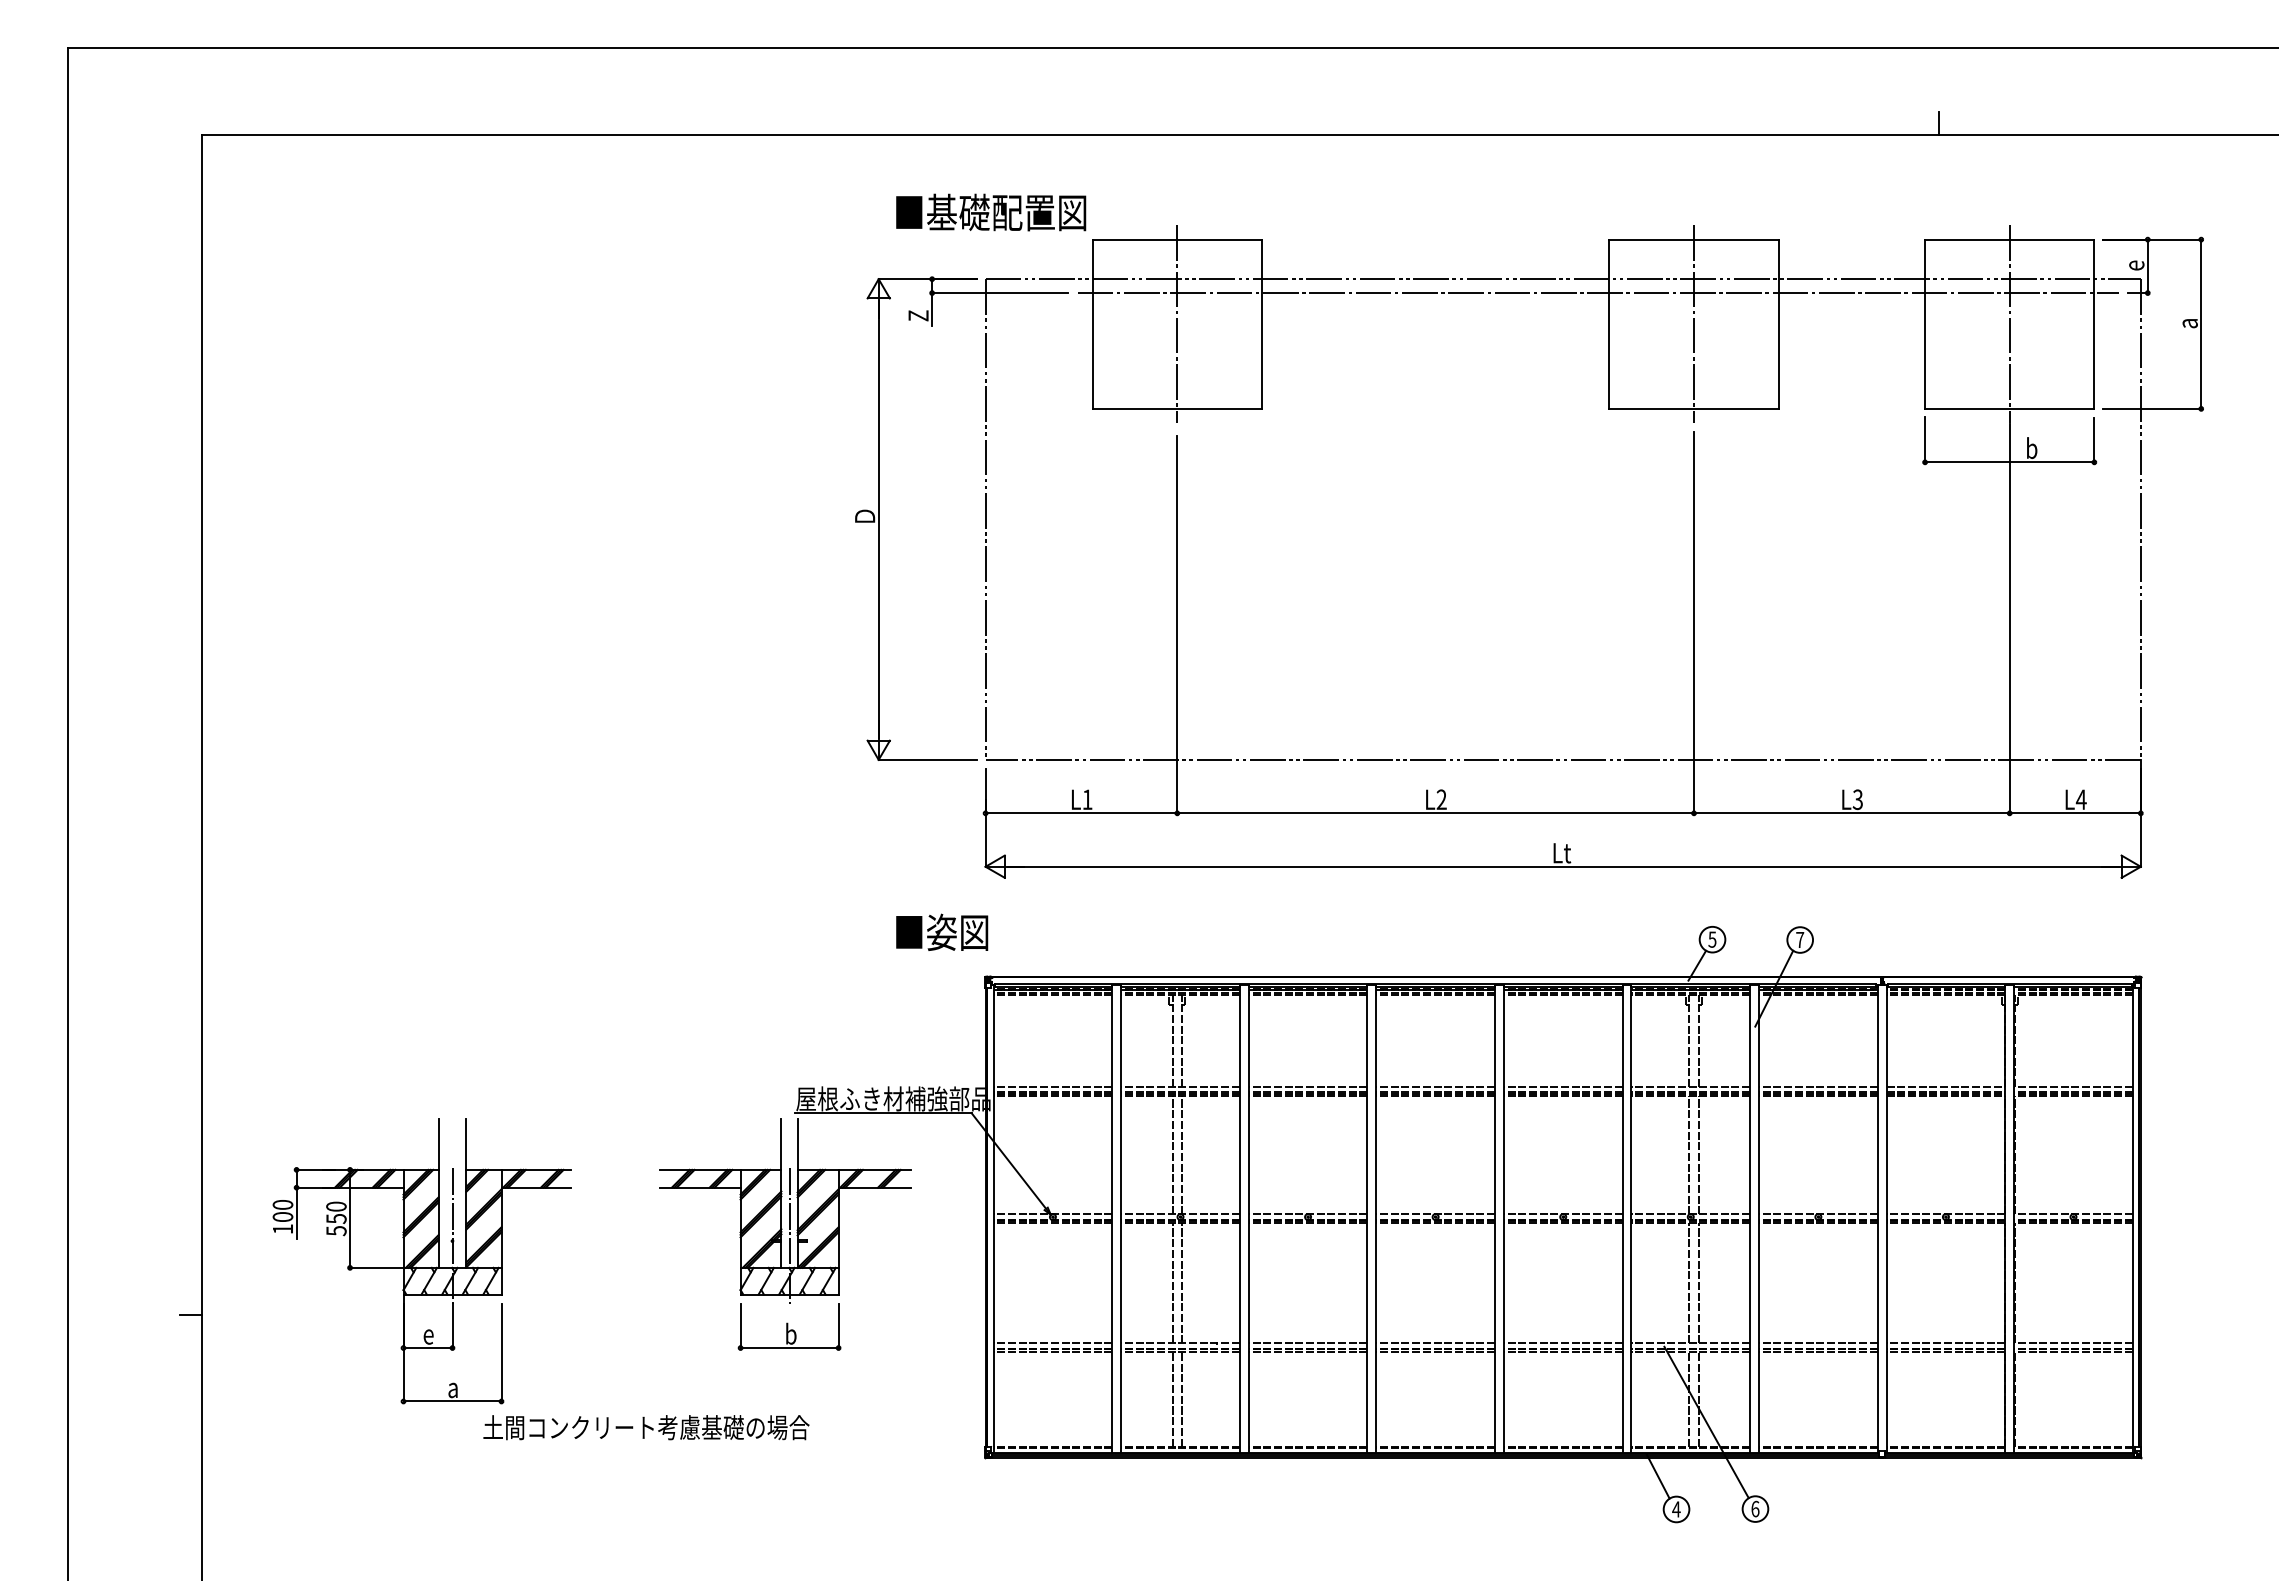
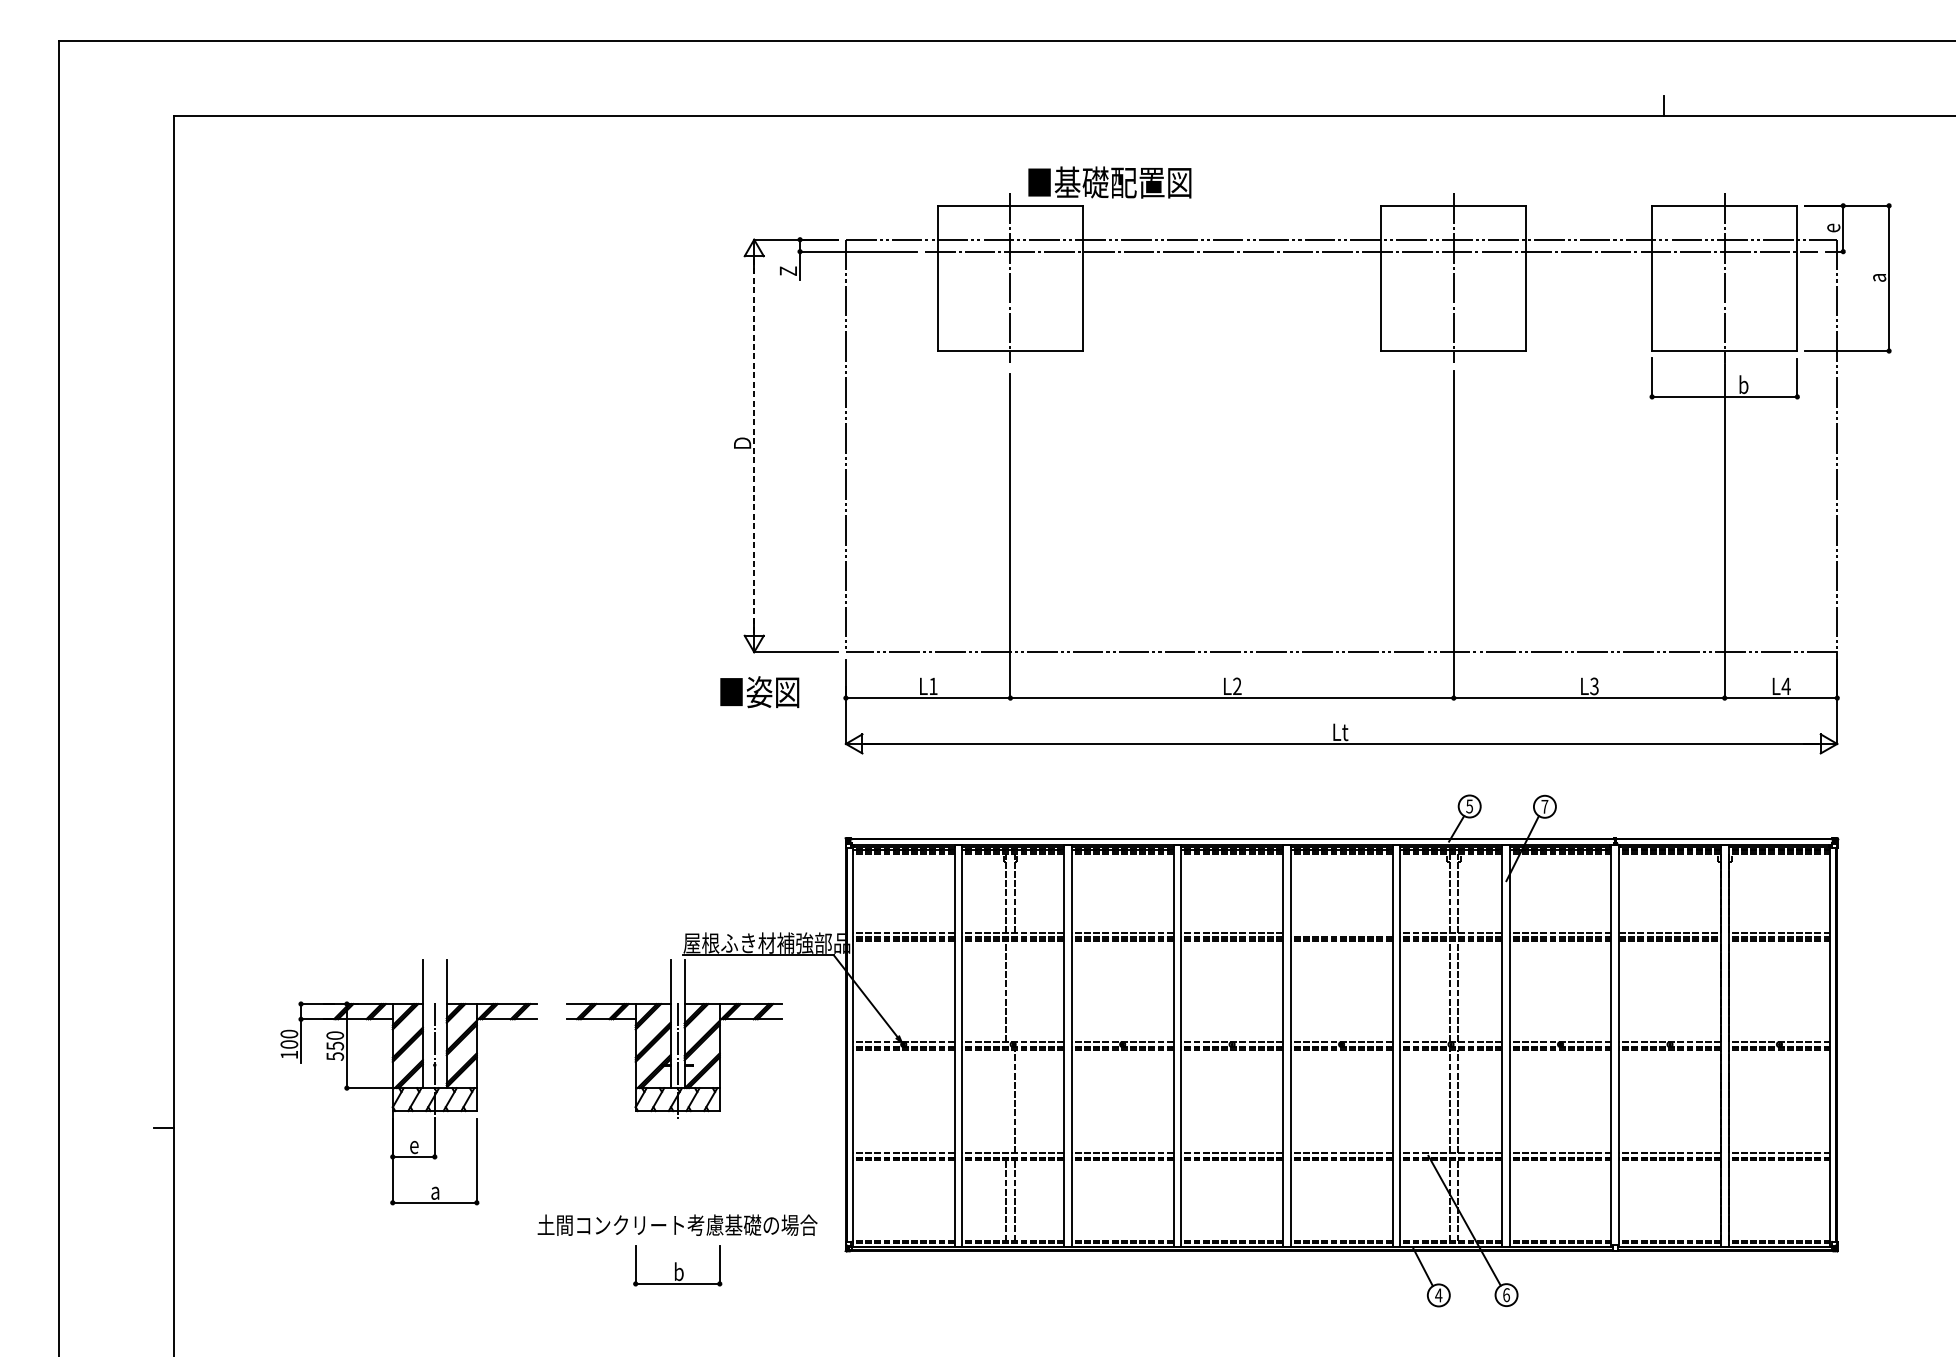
text: (991, 212) -> (1110, 182), moved
line: (878, 519) -> (754, 445), solid -> dashed
text: (942, 931) -> (760, 691), moved
line: (1562, 1087) -> (1340, 933), removed
line: (1182, 1155) -> (1014, 991), removed
part: (421, 1261) -> (408, 1082), moved
line: (1172, 1283) -> (1006, 1101), removed
part: (789, 1326) -> (677, 1265), moved
text: (646, 1427) -> (677, 1225), moved

